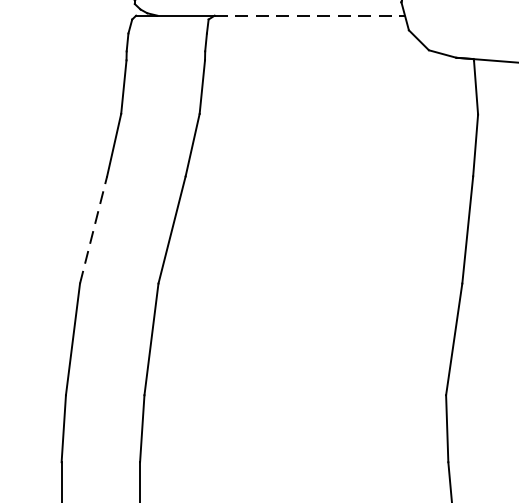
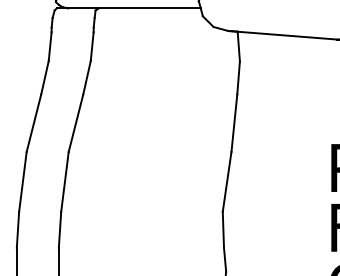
line: (311, 15) -> (150, 8), dashed -> solid
line: (92, 230) -> (33, 123), dashed -> solid

